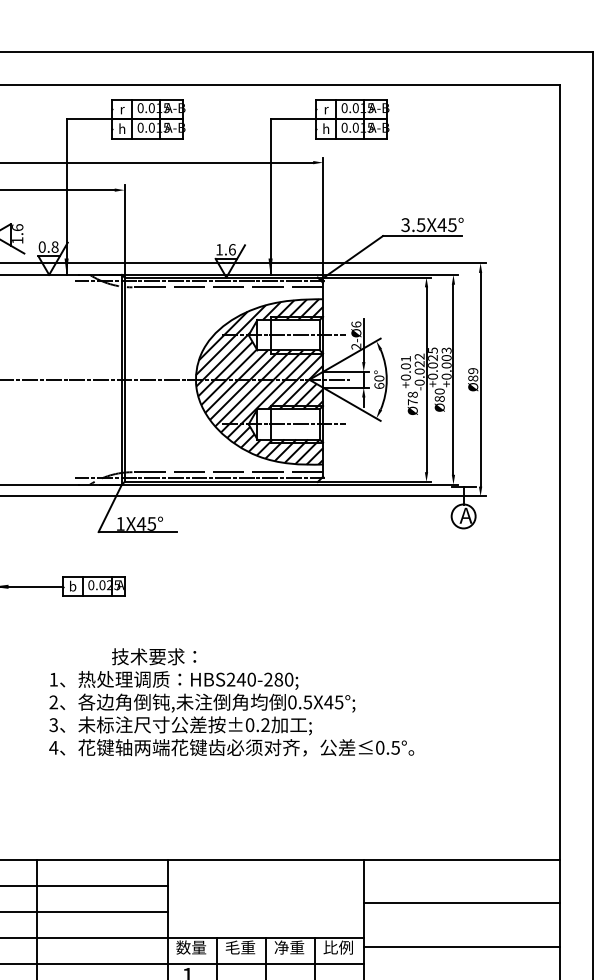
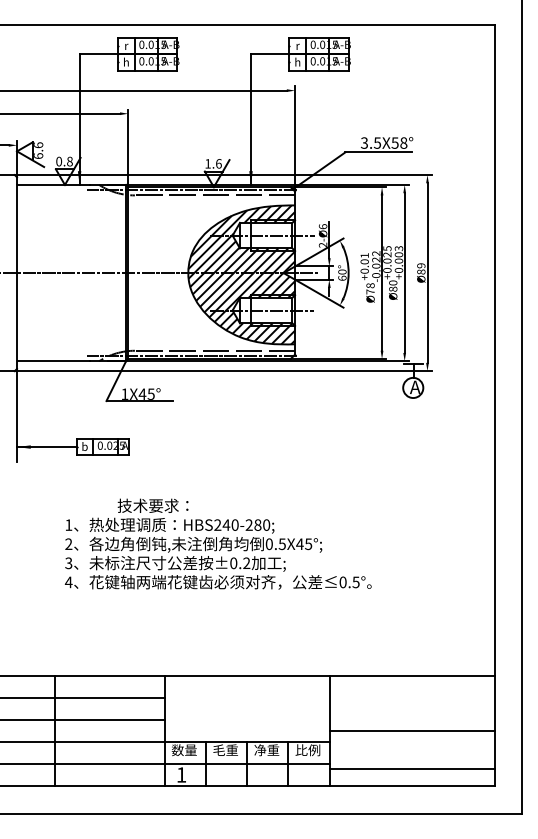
text: (447, 224) -> (399, 142), 3.5X45° -> 3.5X58°
text: (17, 239) -> (38, 155), 1.6 -> 6.6
line: (461, 903) -> (411, 731), moved
line: (461, 946) -> (411, 768), moved

